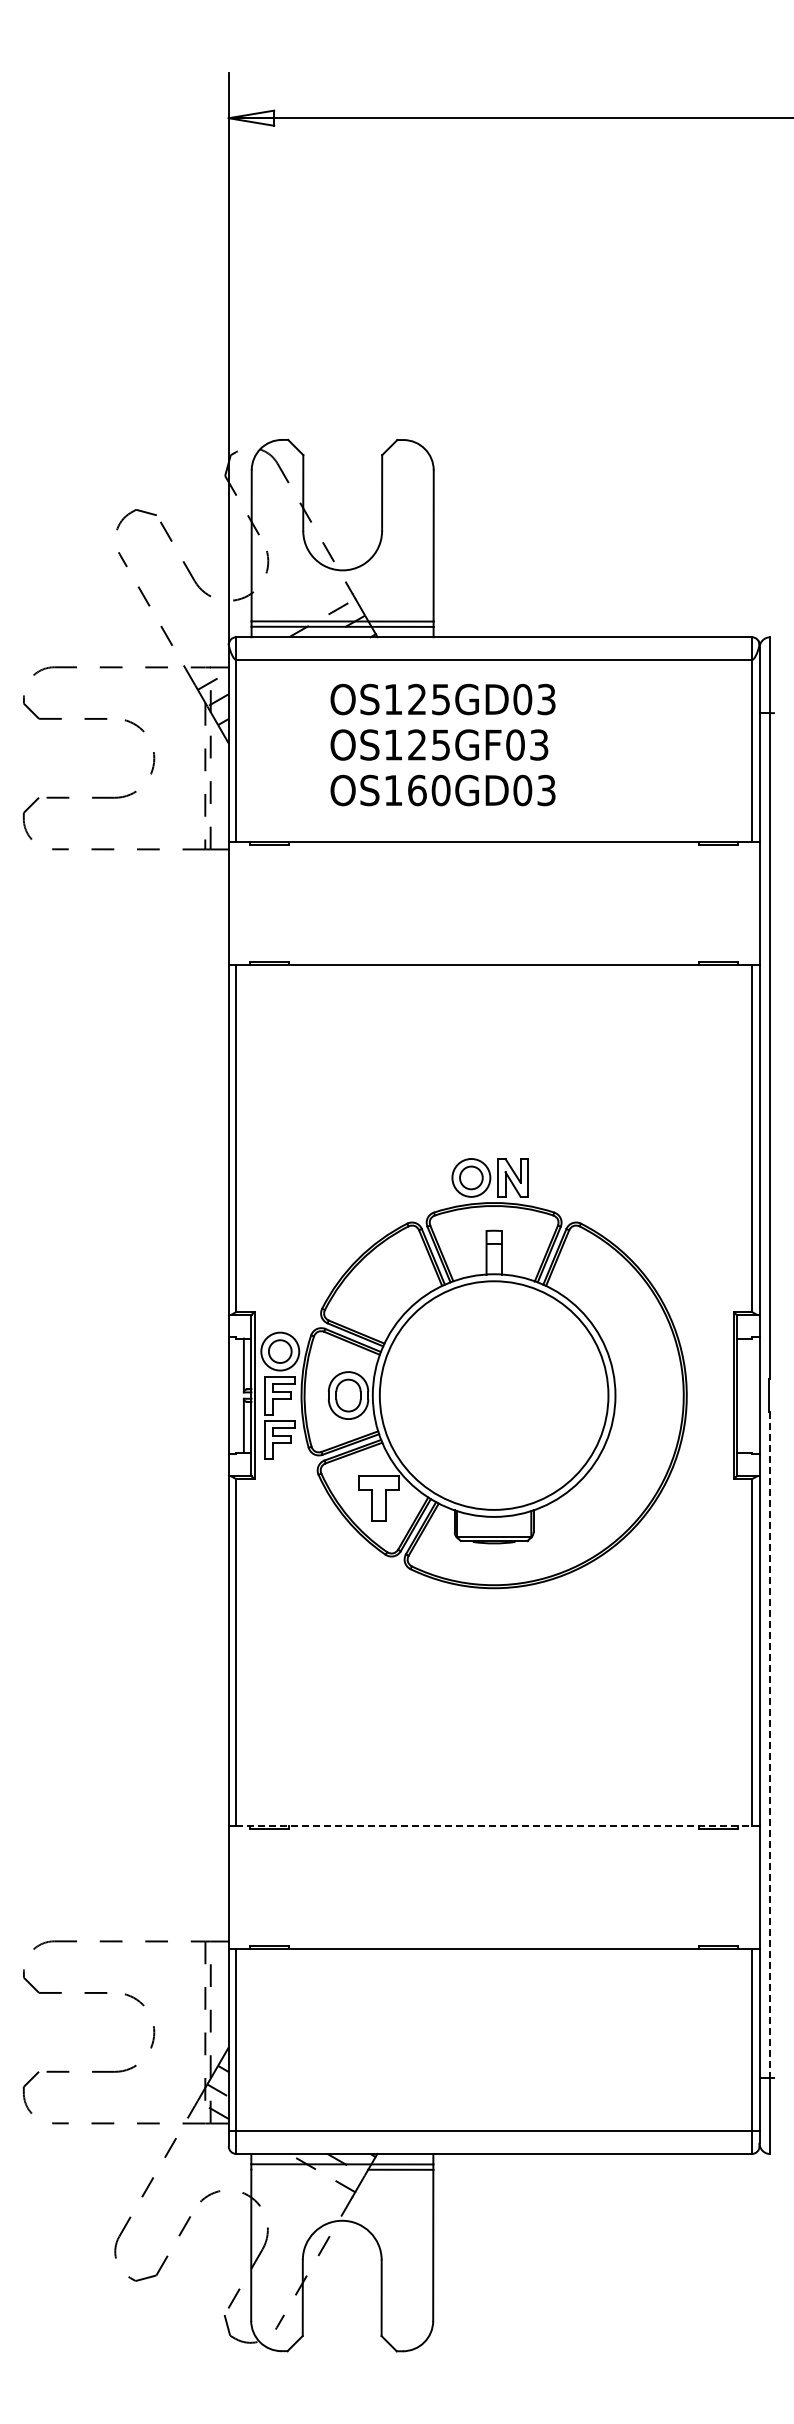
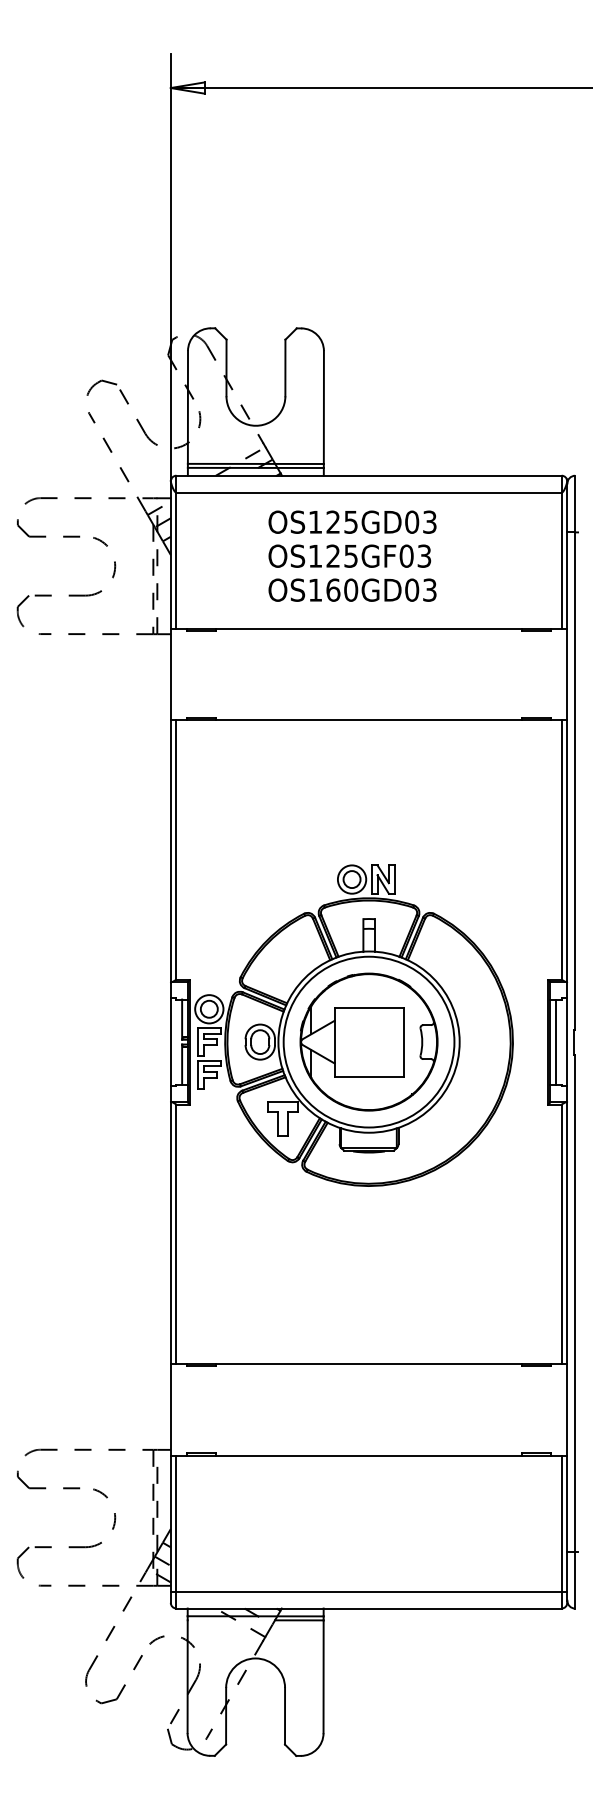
text: (442, 744) -> (352, 555), moved
part: (493, 1395) -> (368, 1042), added
line: (744, 1395) -> (556, 1042), added
line: (770, 1745) -> (575, 1303), dashed -> solid
line: (494, 1826) -> (369, 1363), dashed -> solid

